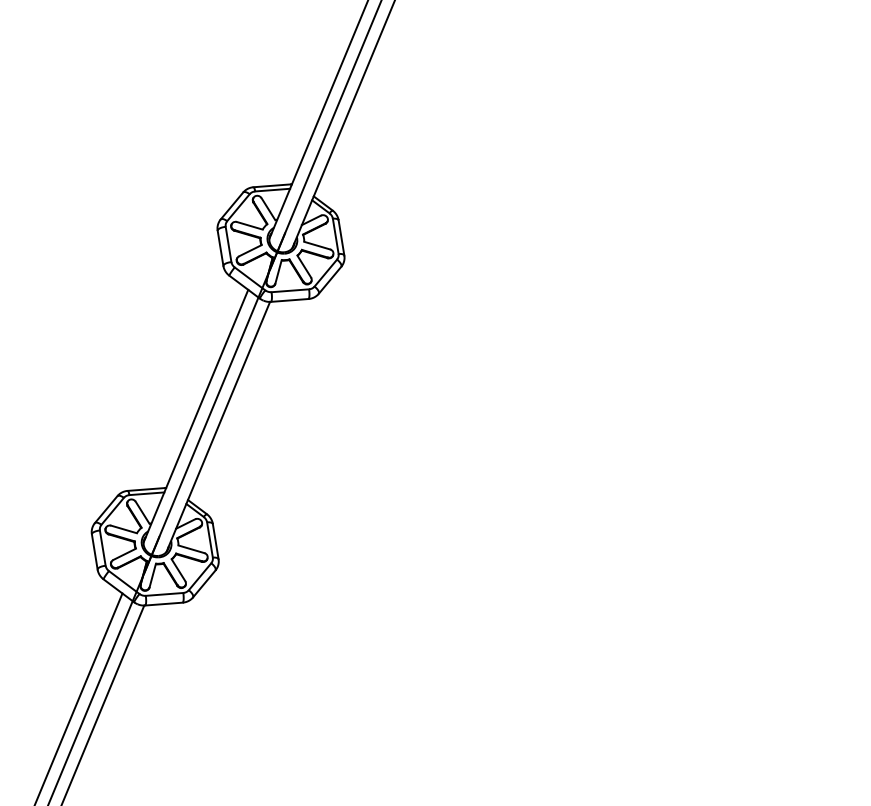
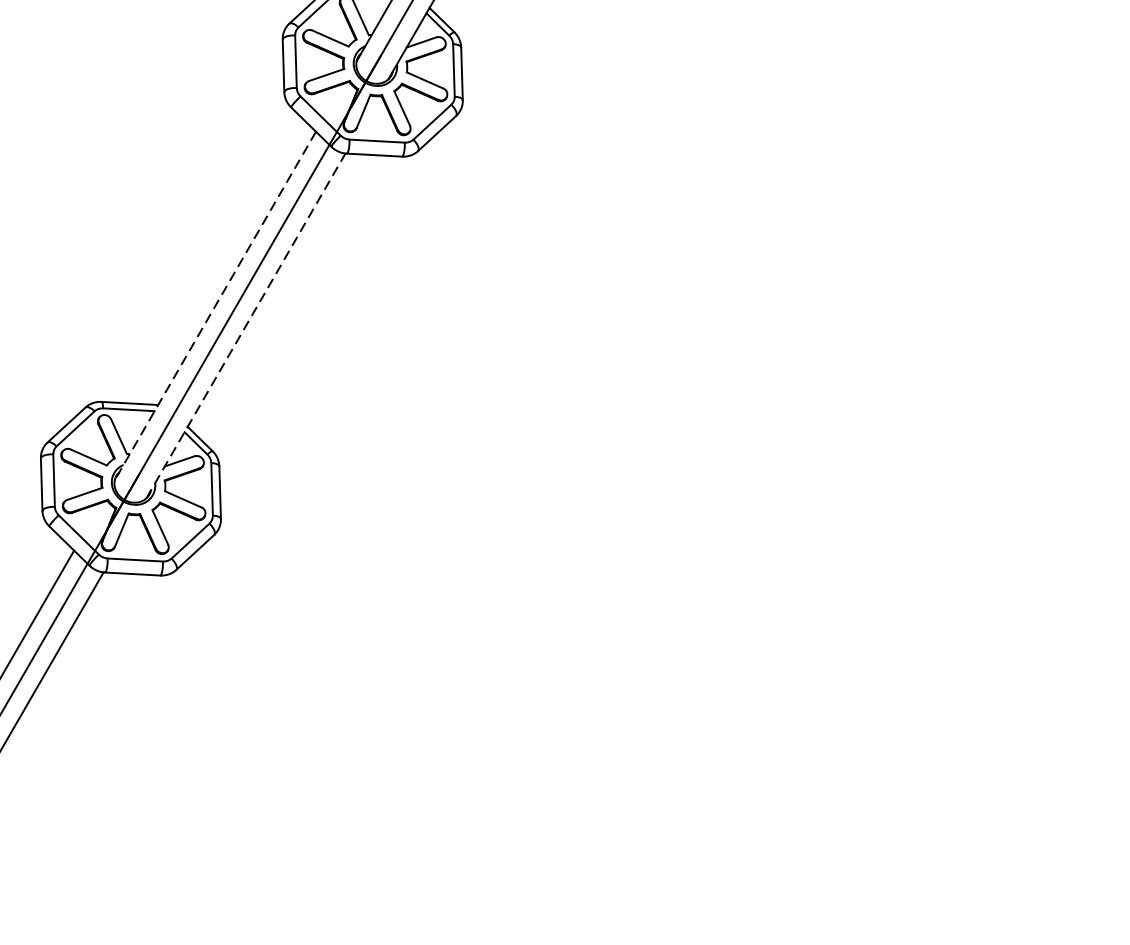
line: (195, 416) -> (214, 306), solid -> dashed
line: (218, 426) -> (246, 325), solid -> dashed

